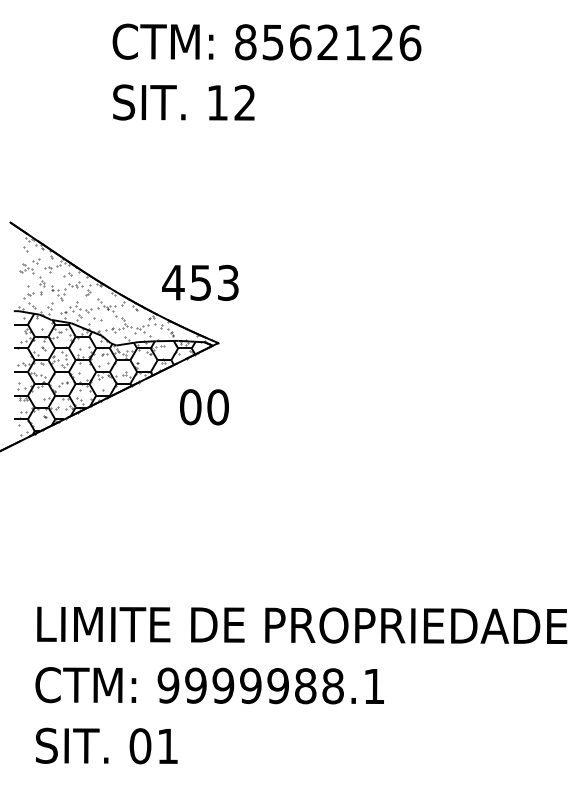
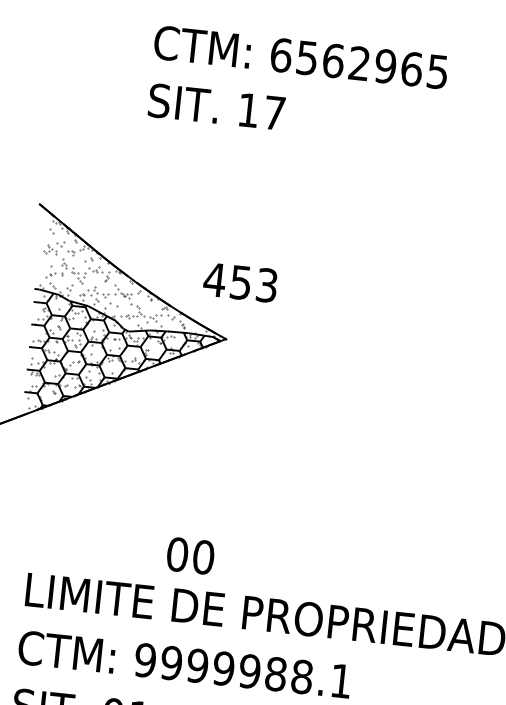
text: (328, 42) -> (359, 63), 8562126 -> 6562965
text: (244, 102) -> (274, 112), 12 -> 17
text: (200, 282) -> (240, 282), moved
text: (204, 407) -> (190, 556), moved

